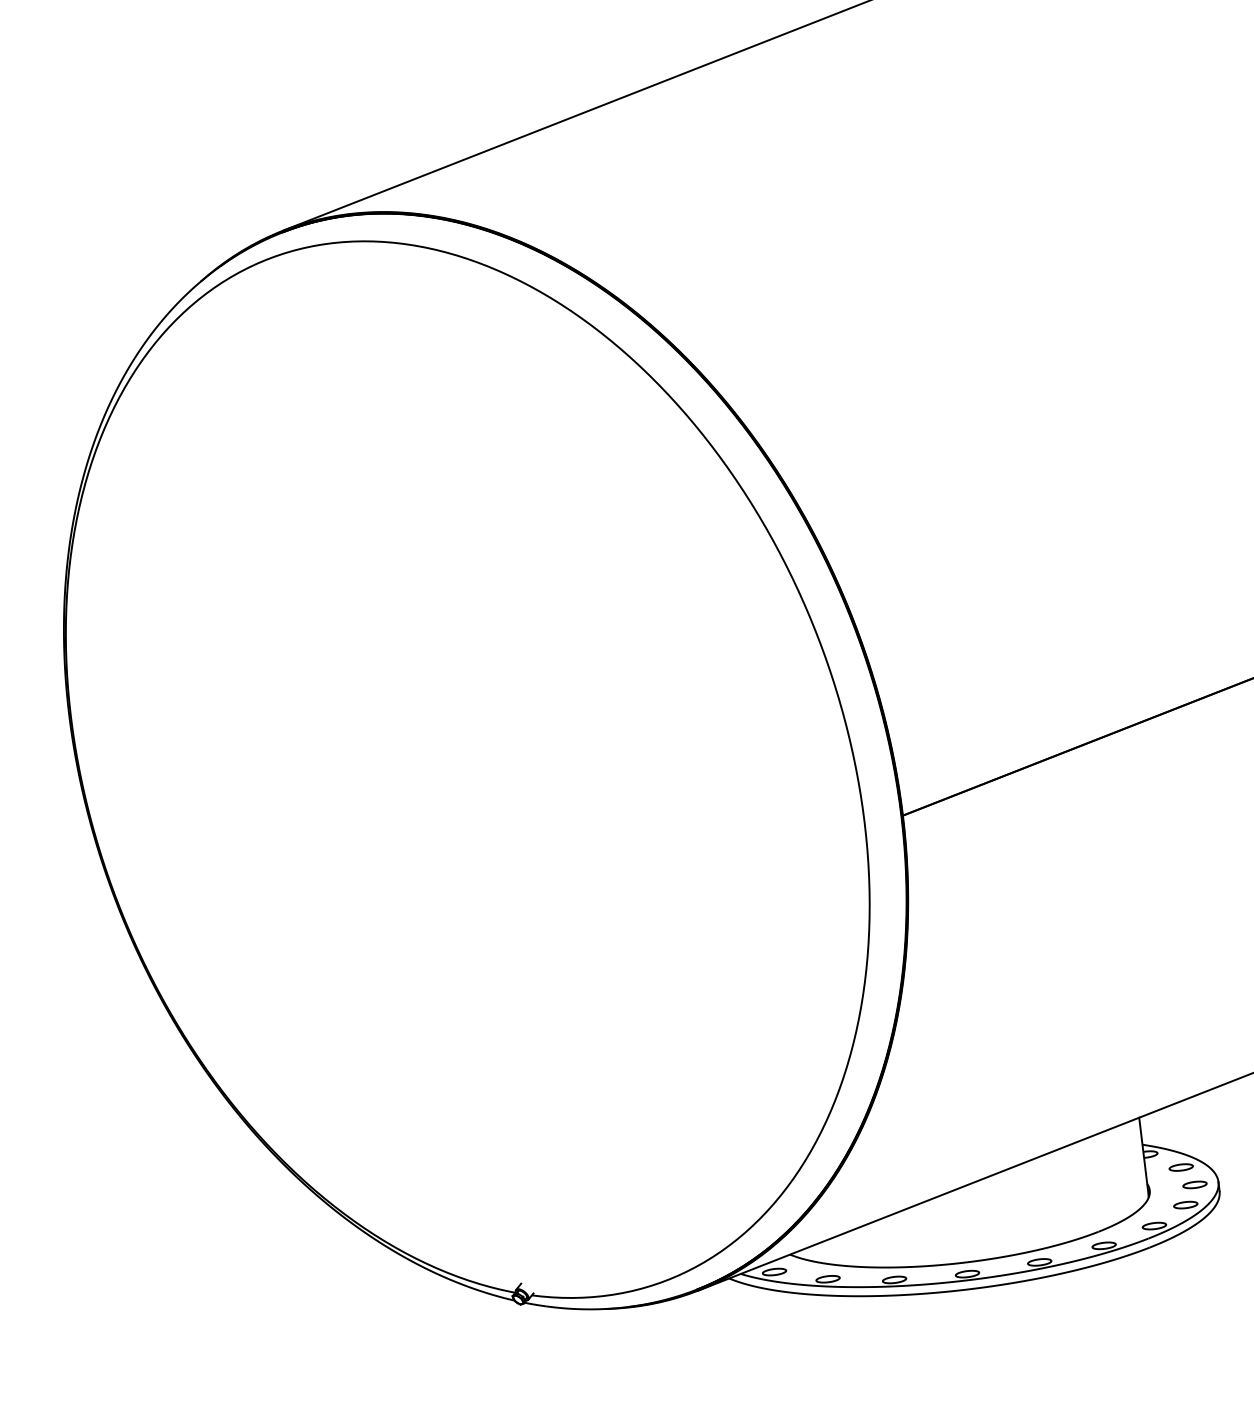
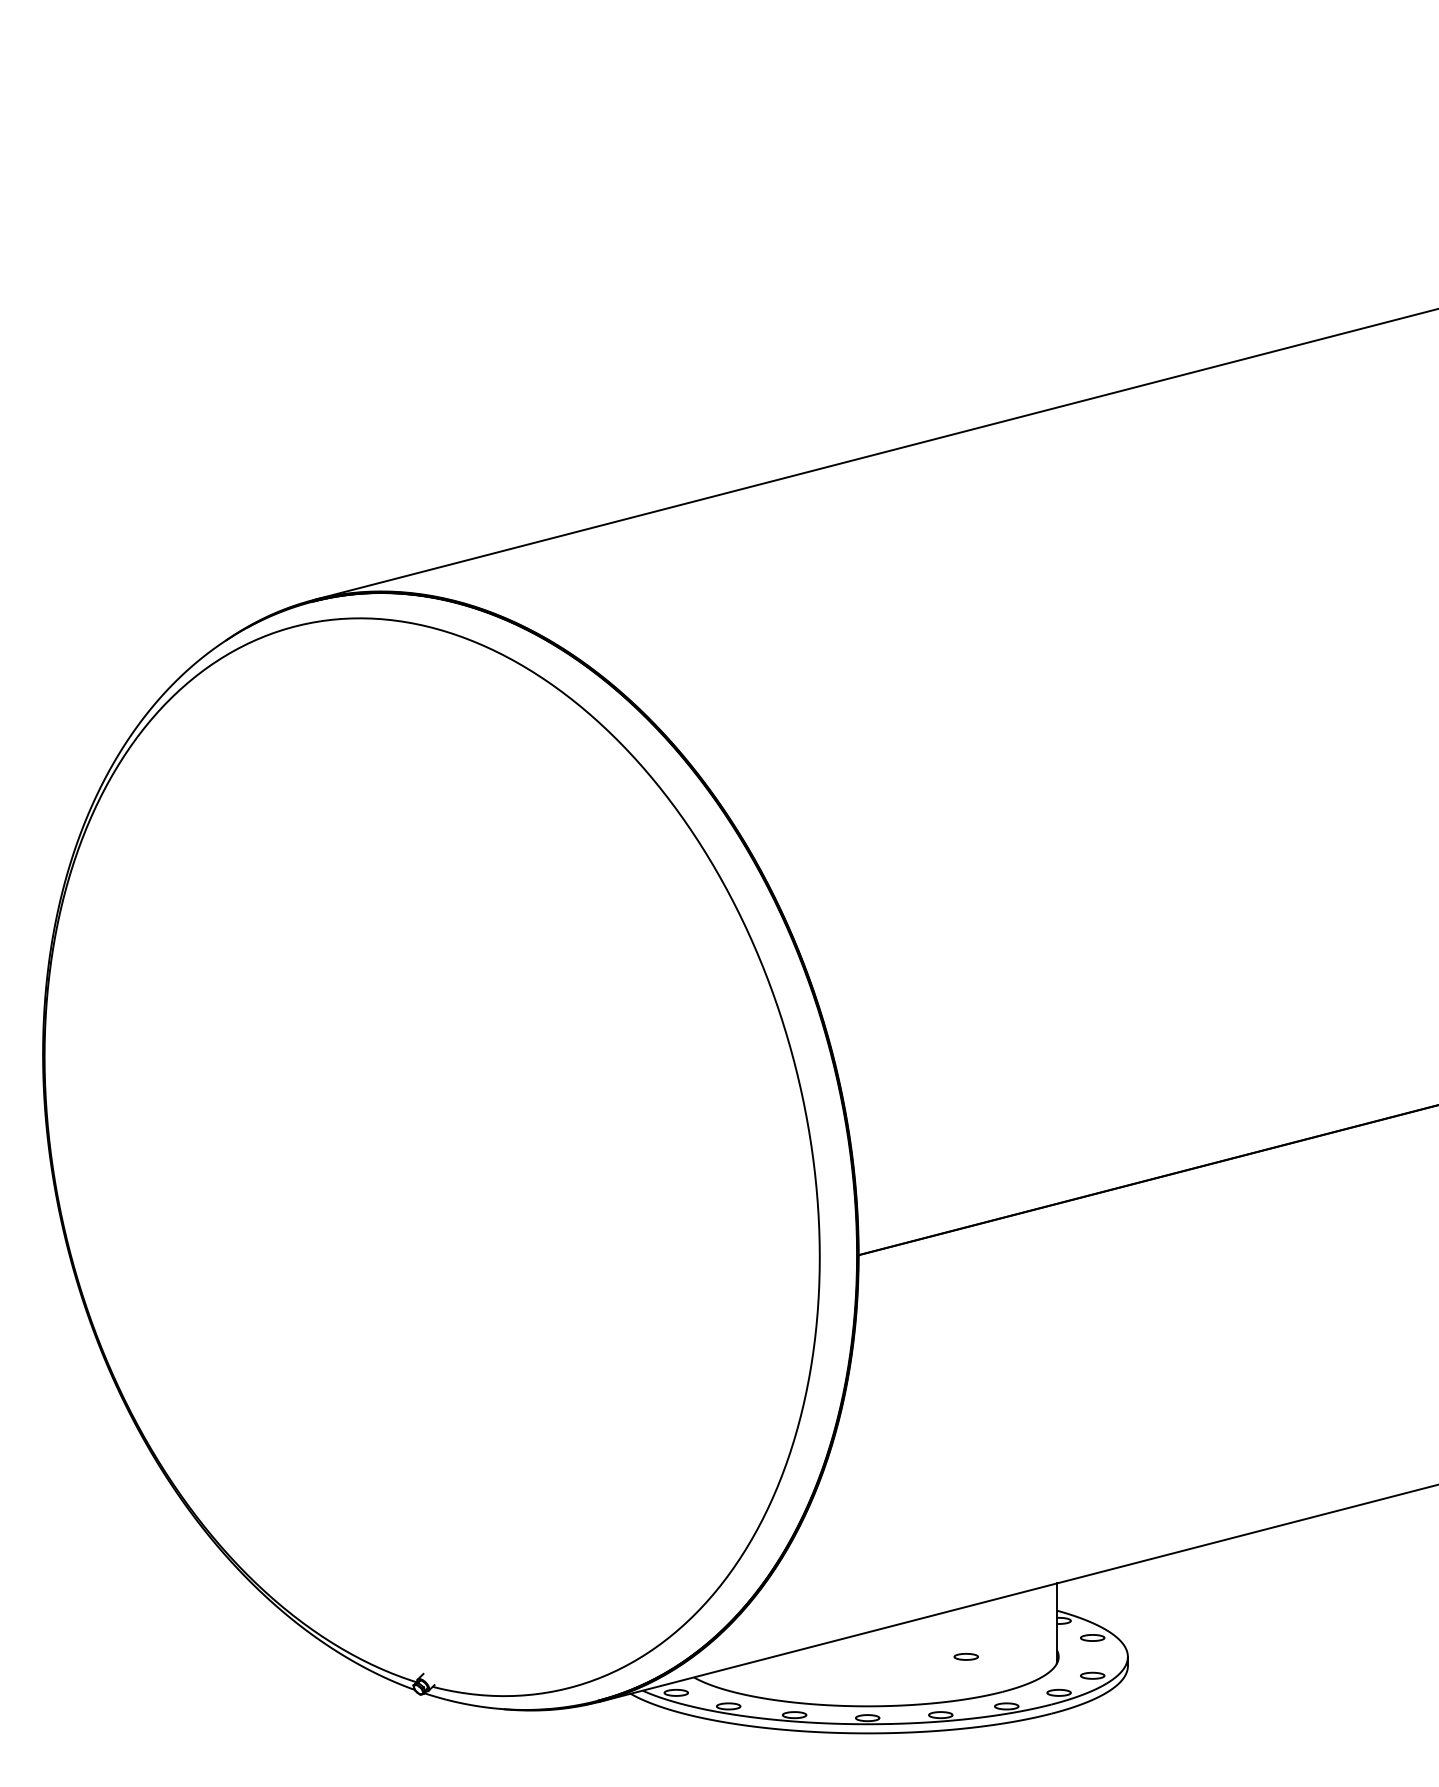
part: (1194, 1184) -> (965, 1656), moved

